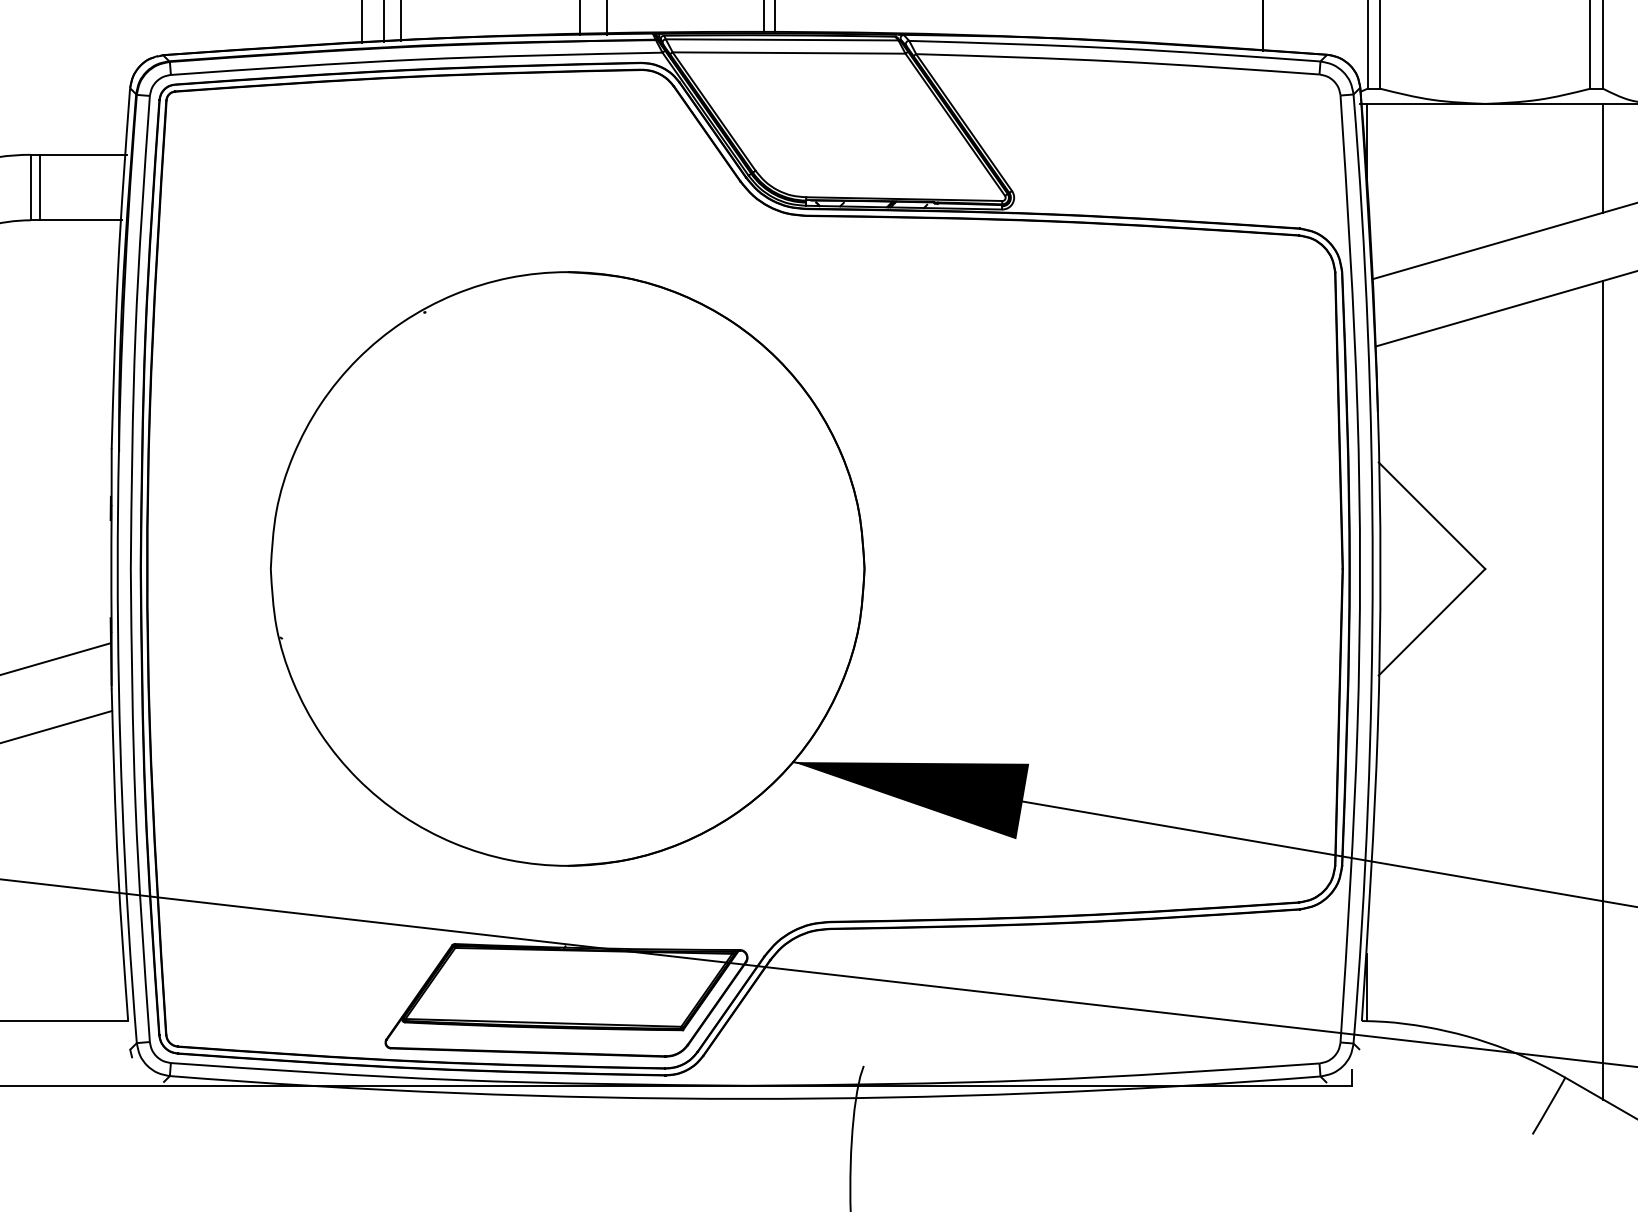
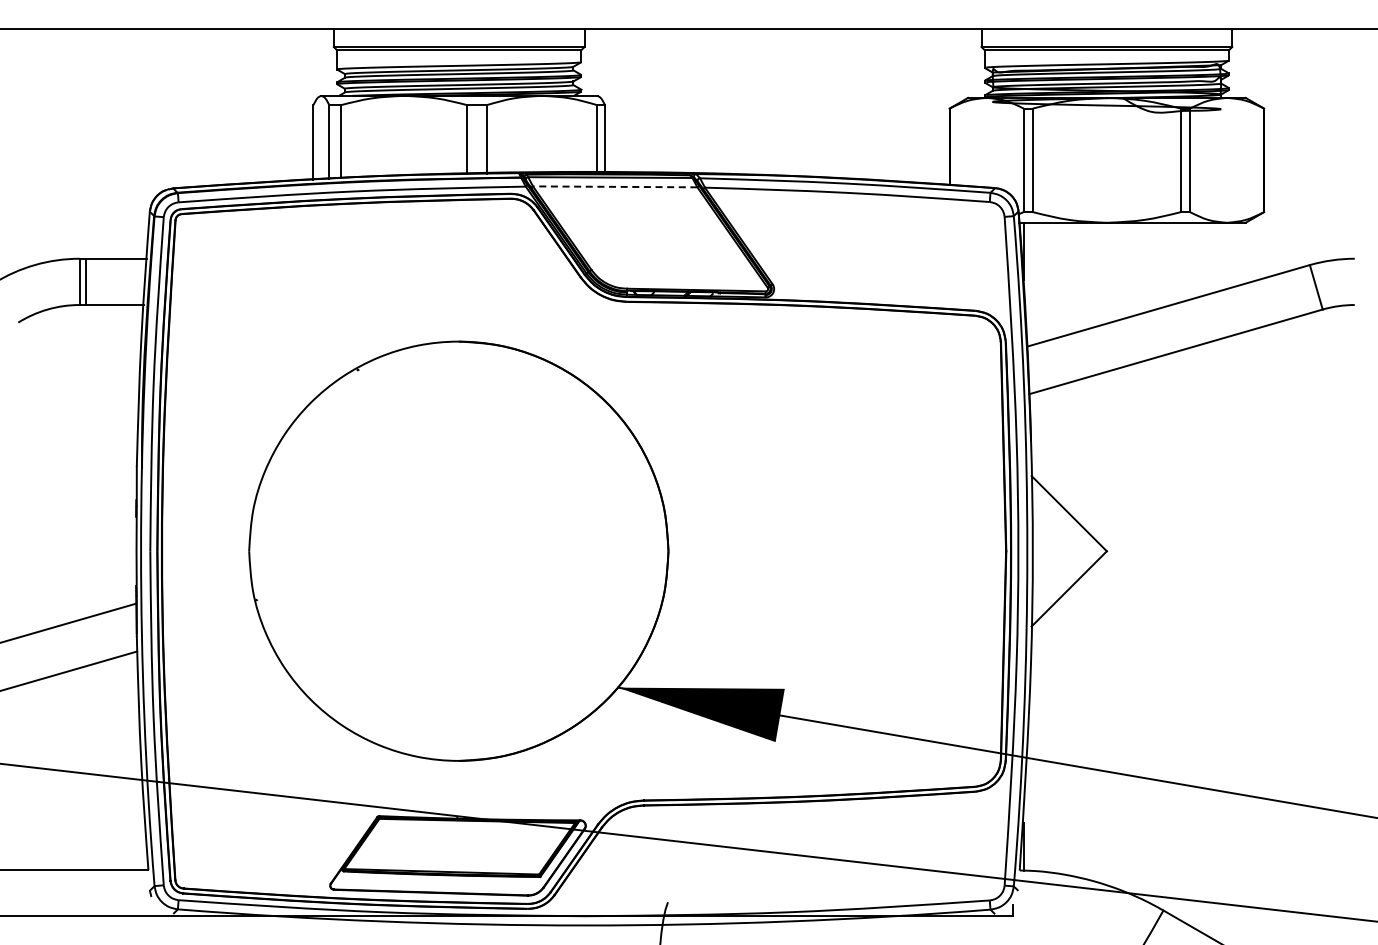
line: (788, 52) -> (614, 186), solid -> dashed
line: (1603, 157) -> (1190, 260), removed
line: (1603, 689) -> (1190, 636), removed

